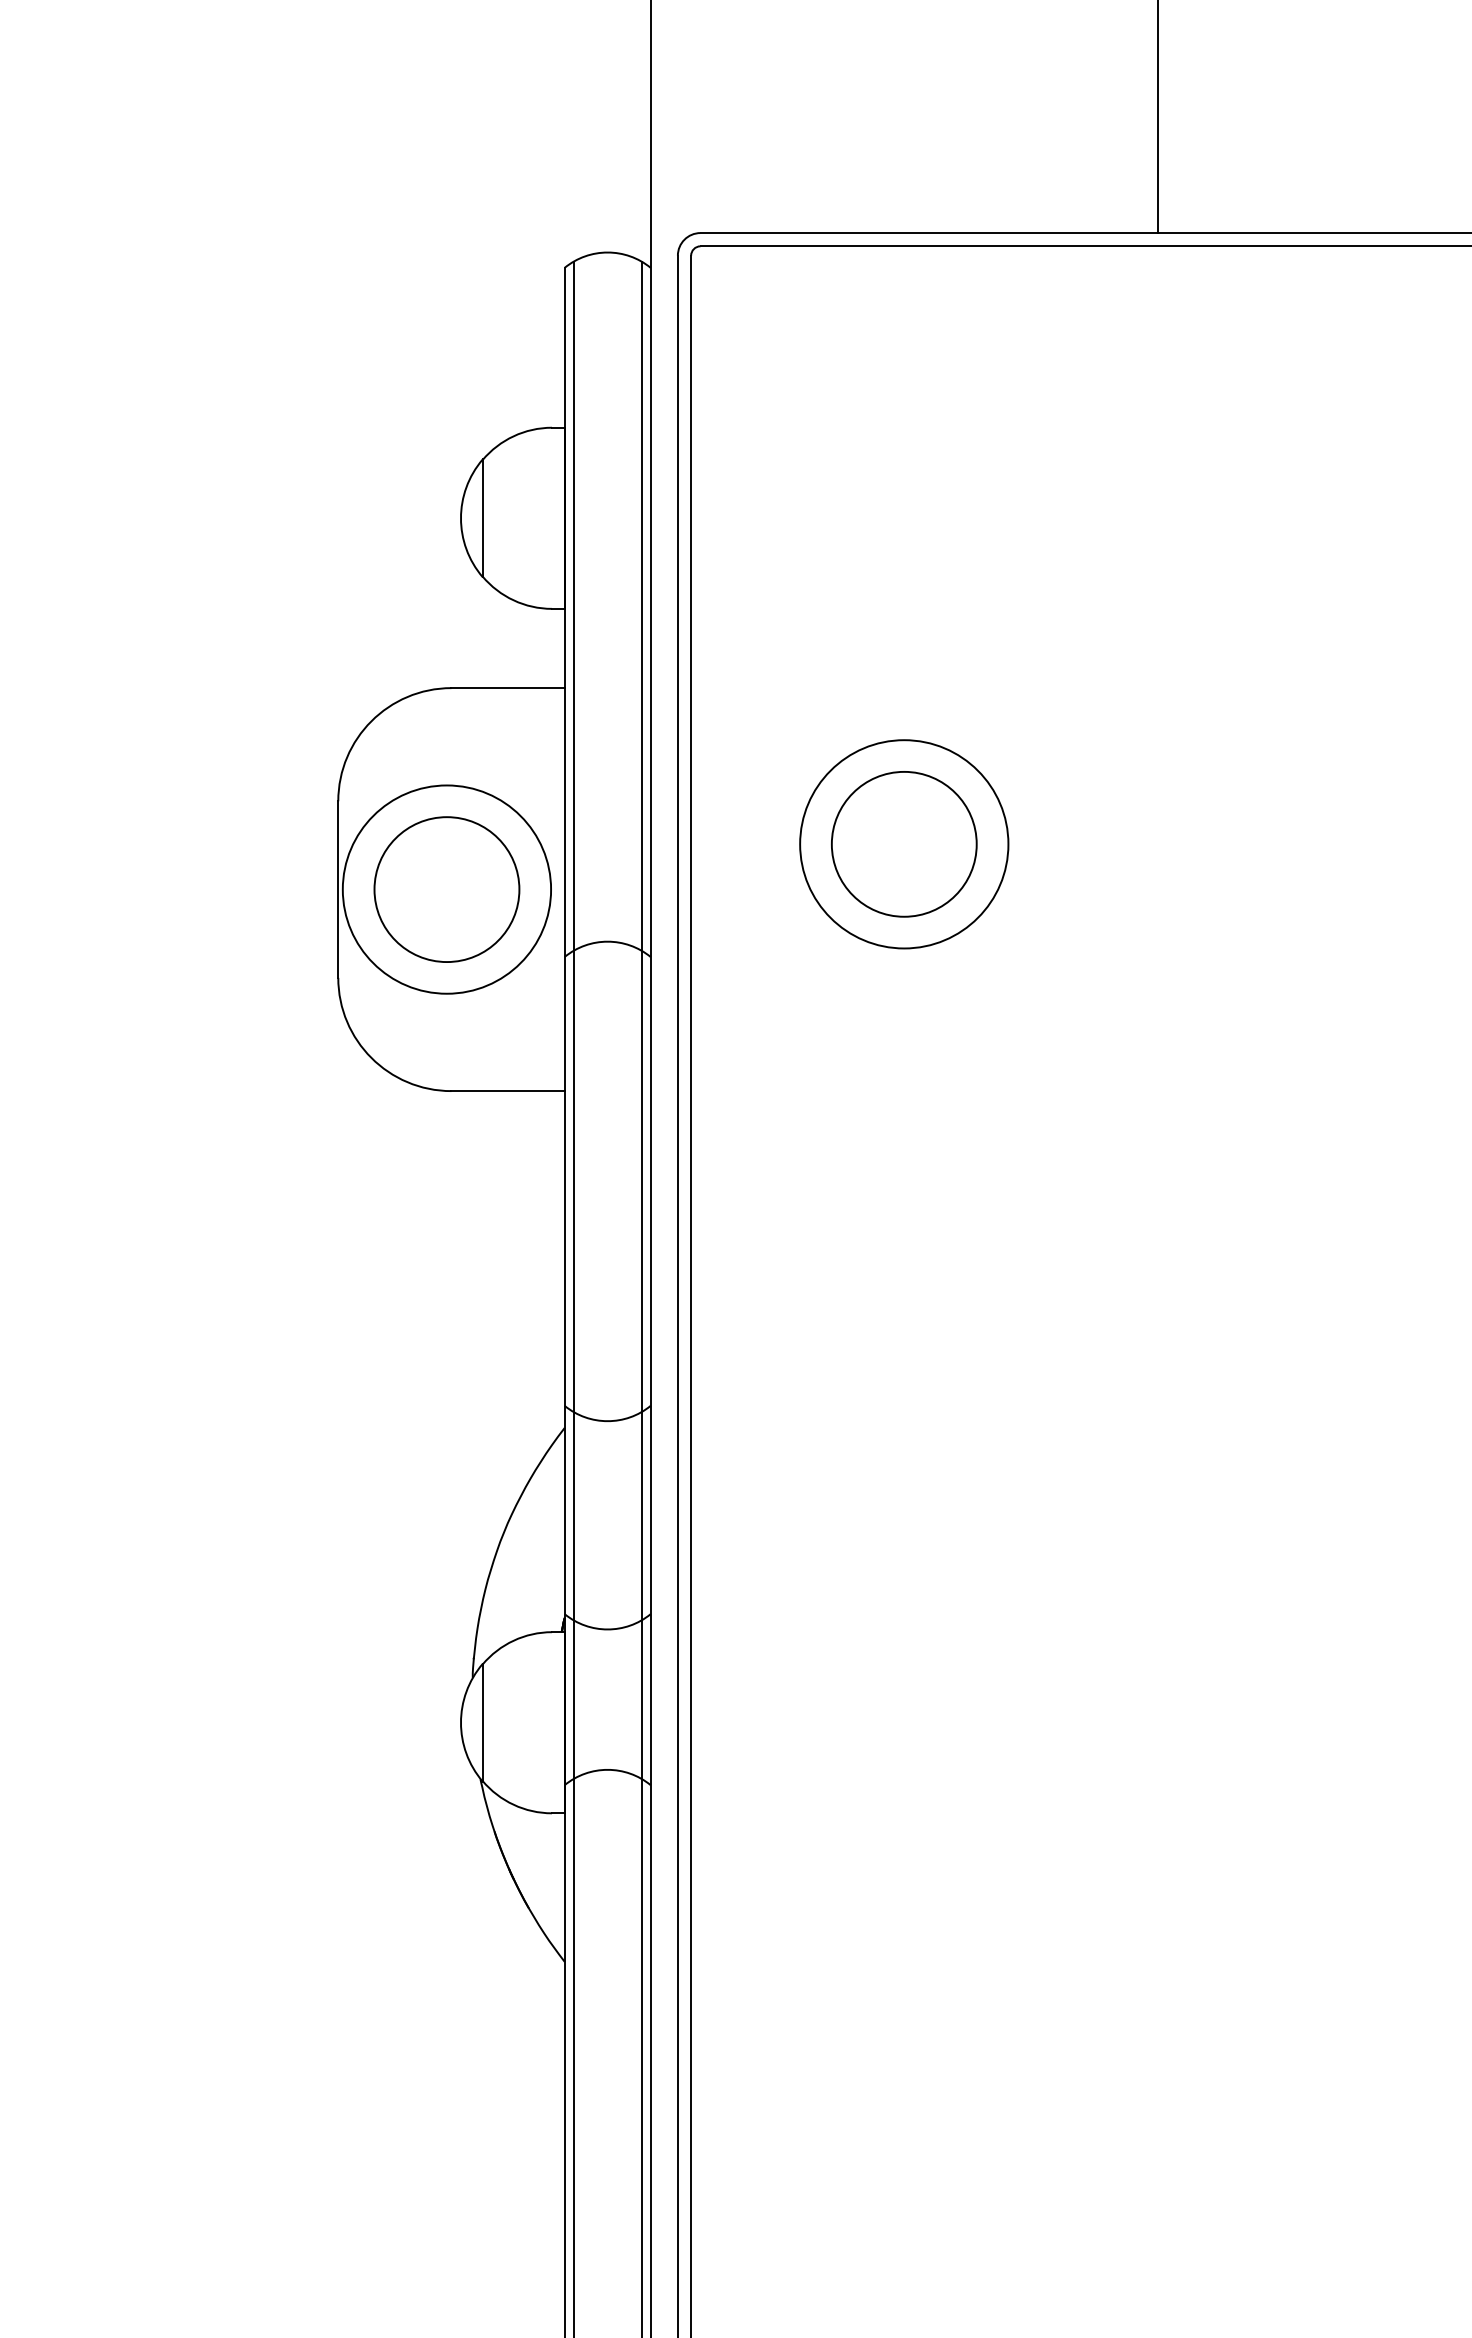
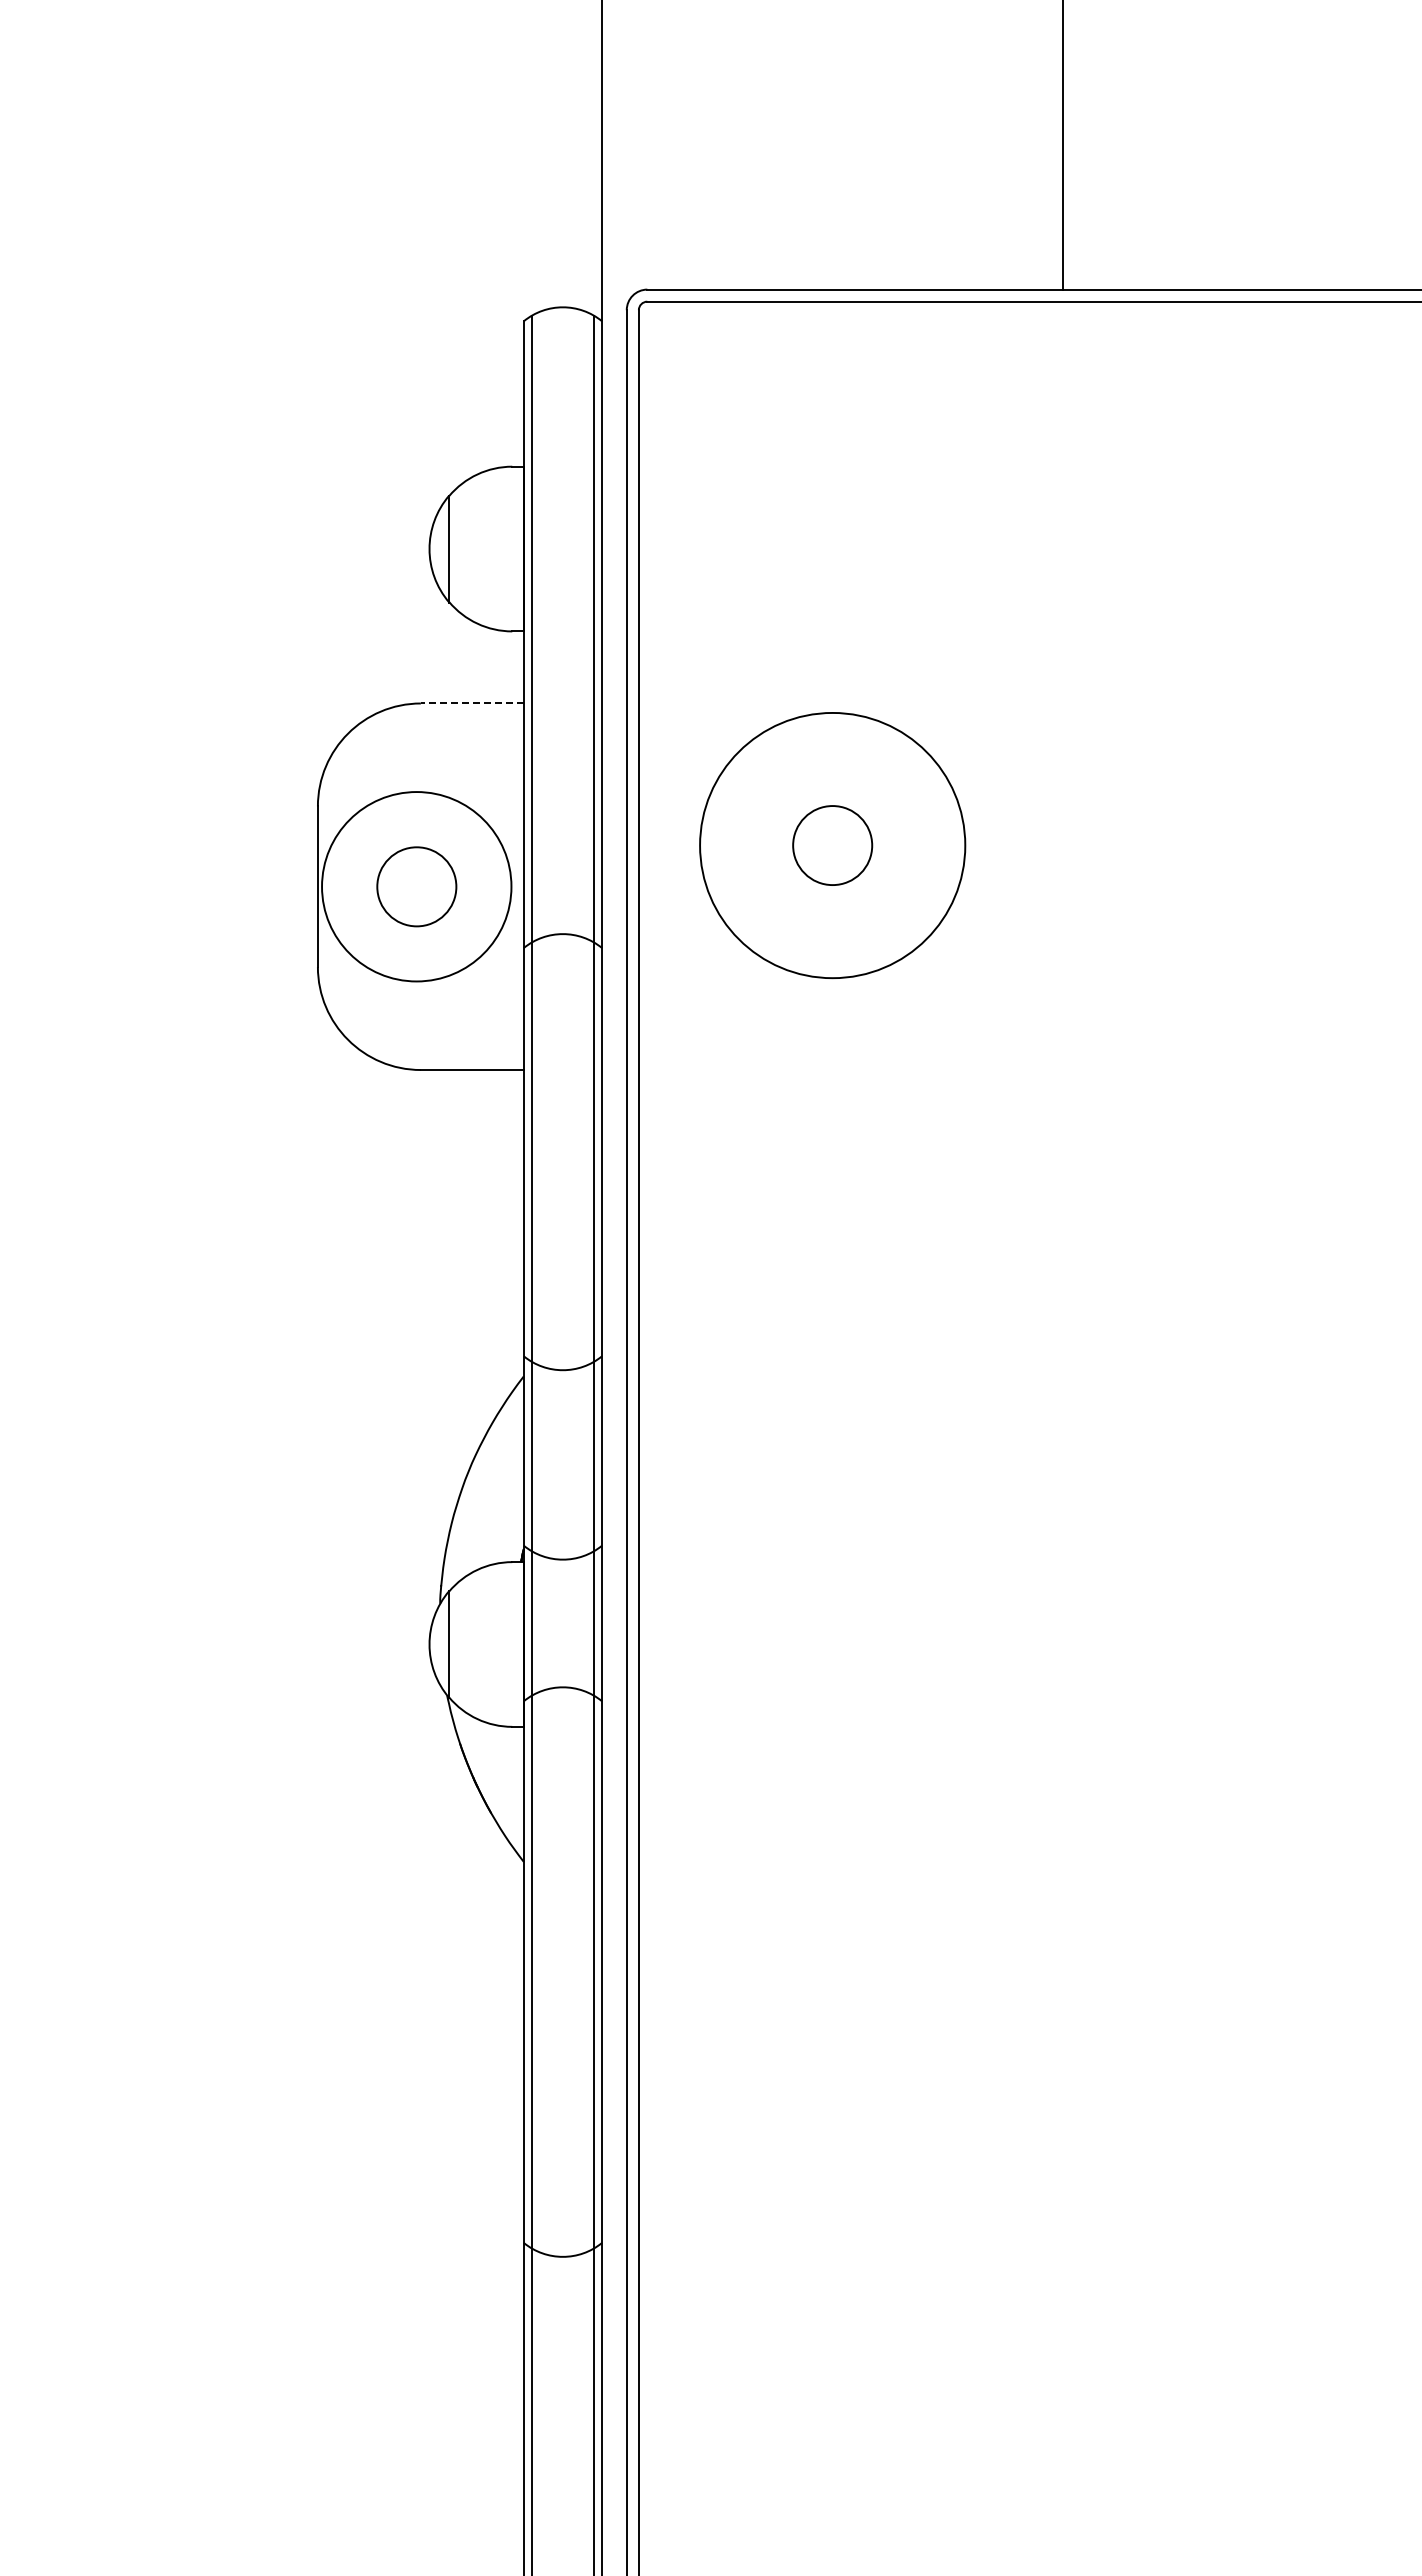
line: (507, 688) -> (471, 703), solid -> dashed
circle: (904, 844) -> (832, 845), size x0.6
circle: (904, 844) -> (832, 845), size x1.4
circle: (446, 889) -> (416, 886), size x0.6

